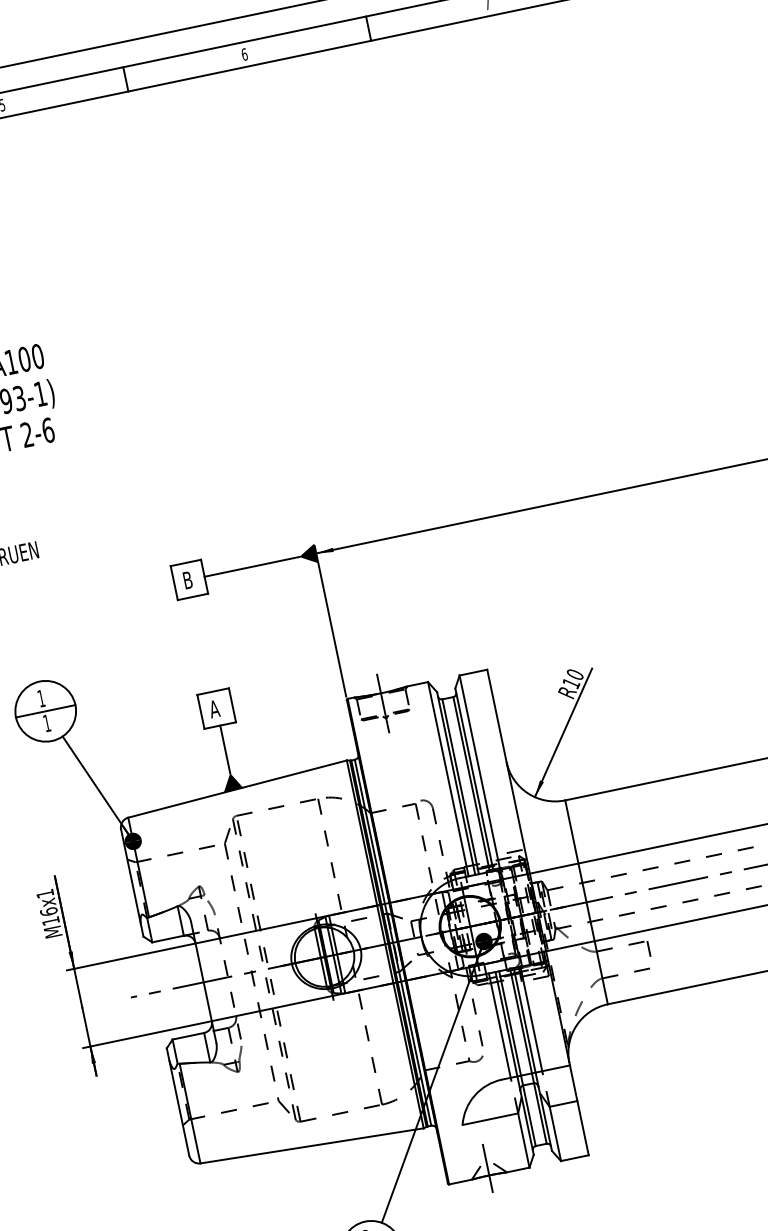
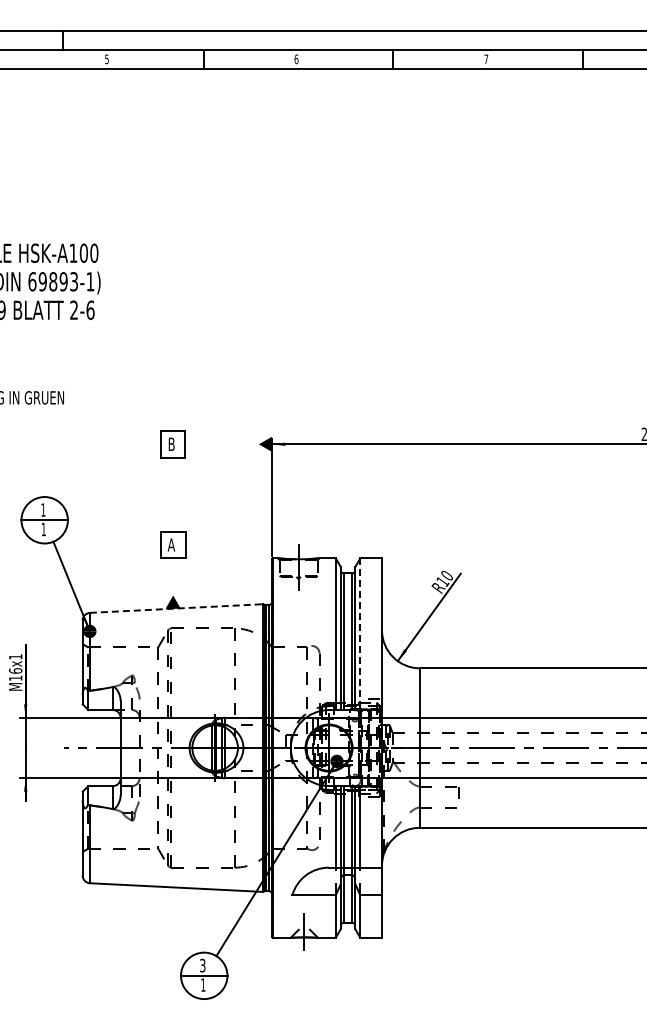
line: (251, 567) -> (221, 444), removed
line: (225, 748) -> (173, 576), removed
line: (480, 773) -> (360, 634), solid -> dashed
line: (237, 788) -> (176, 608), solid -> dashed

